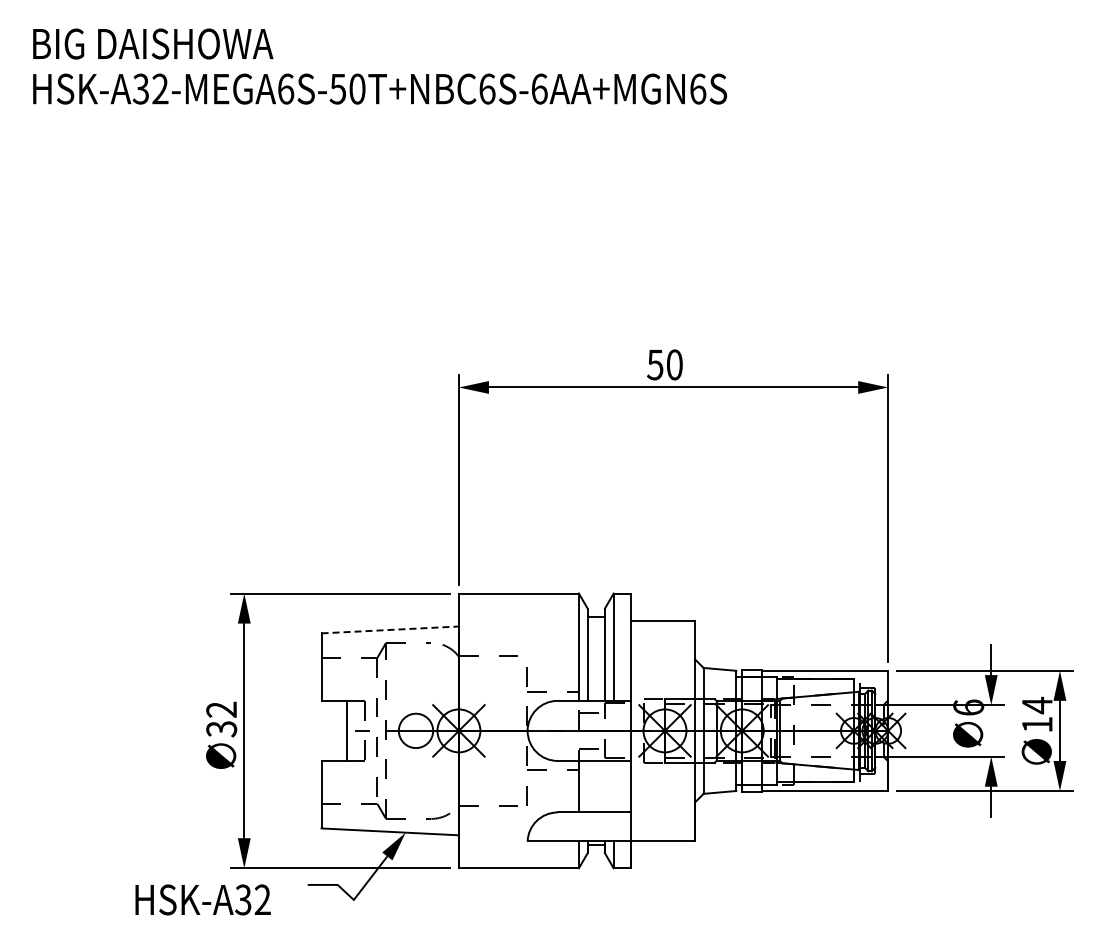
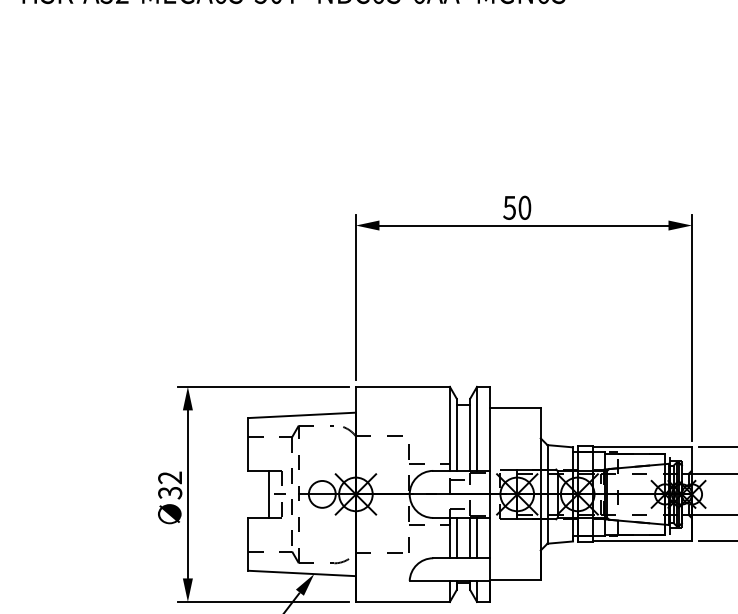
line: (390, 629) -> (302, 415), dashed -> solid
line: (587, 786) -> (456, 537), added
line: (604, 786) -> (469, 537), added
line: (613, 786) -> (476, 537), added

